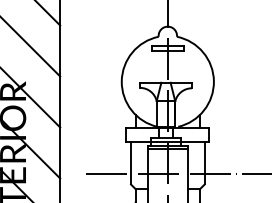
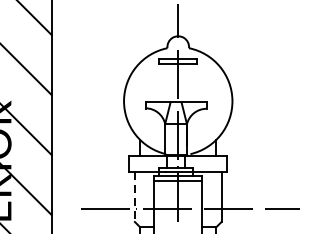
line: (130, 163) -> (134, 197), solid -> dashed

